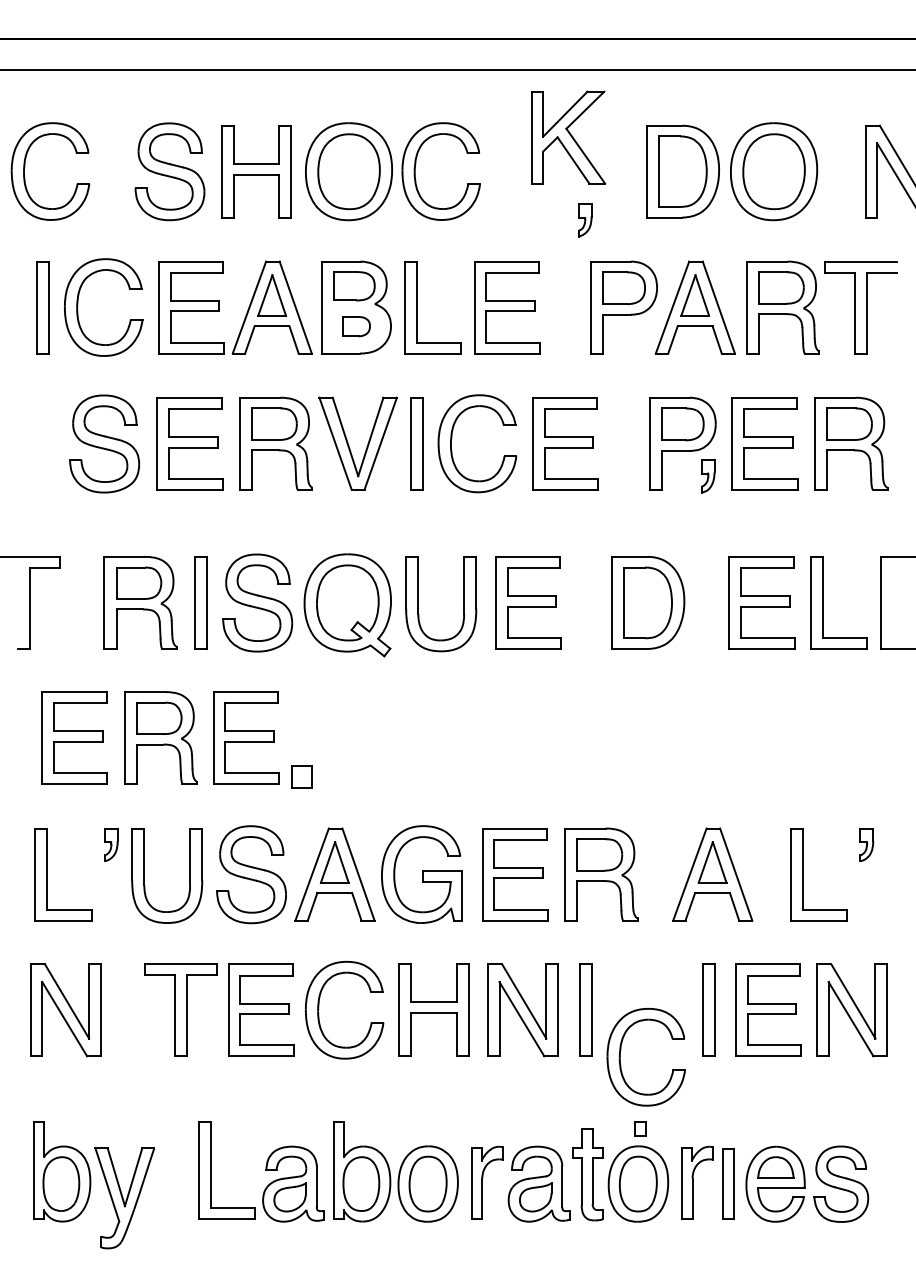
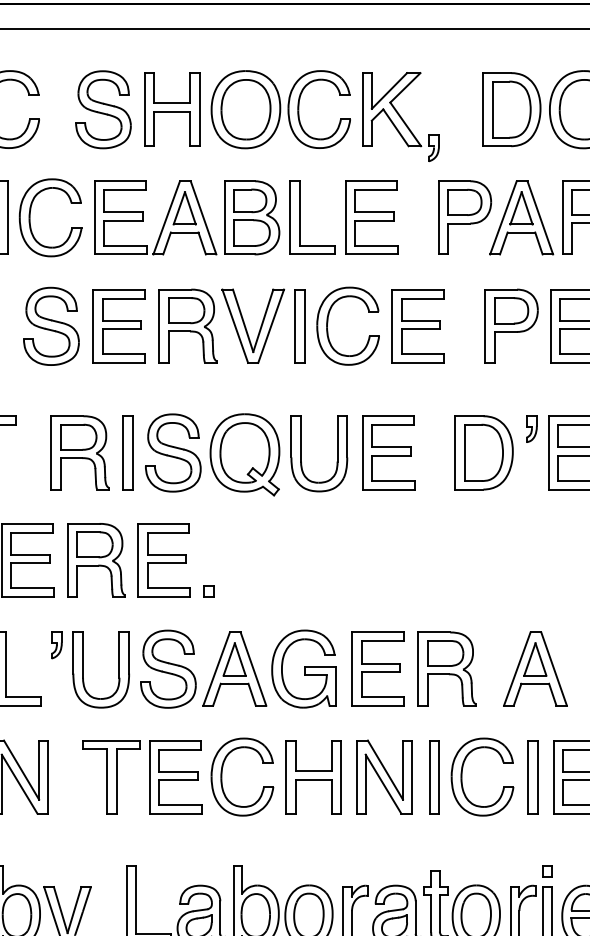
part: (568, 137) -> (391, 109), moved
part: (356, 326) -> (251, 232), size x1.67
part: (708, 476) -> (532, 429), moved
part: (302, 776) -> (208, 591), size x0.62
part: (621, 1050) -> (462, 771), moved
part: (640, 1128) -> (547, 871), moved

